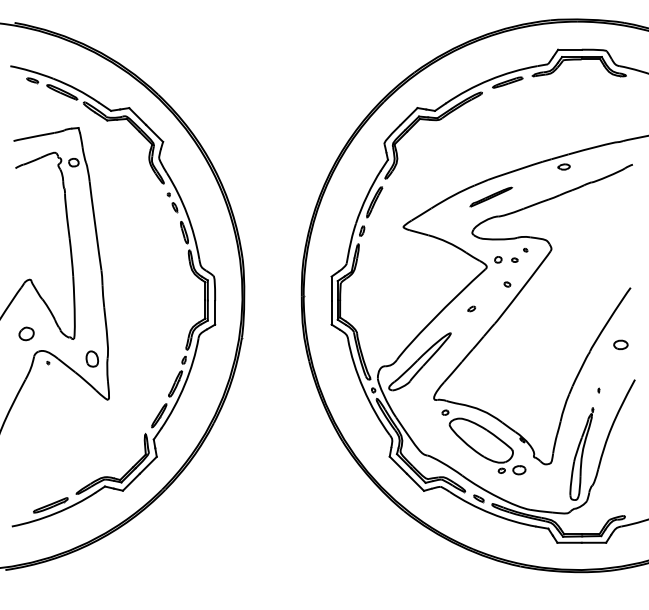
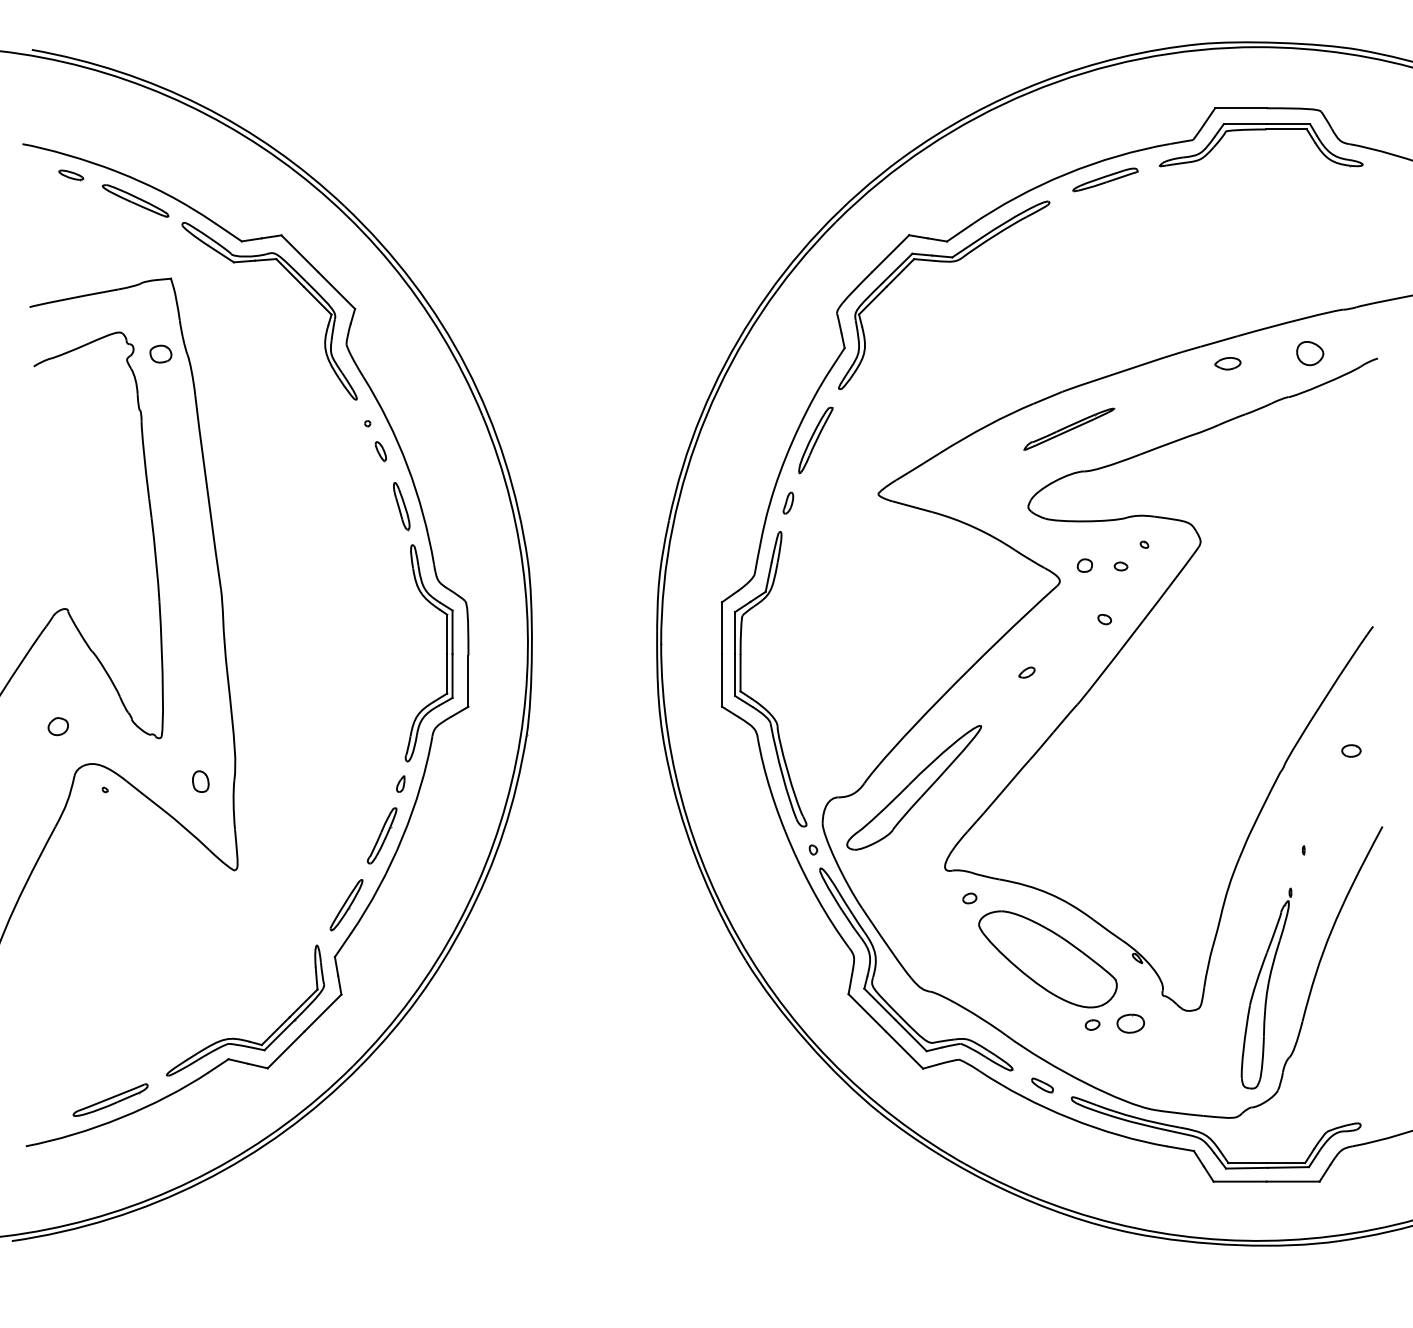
part: (601, 162) -> (1309, 353), added
part: (26, 333) -> (57, 726), size x0.62
part: (620, 344) -> (1350, 749), size x0.62
part: (91, 358) -> (199, 780), size x0.62

